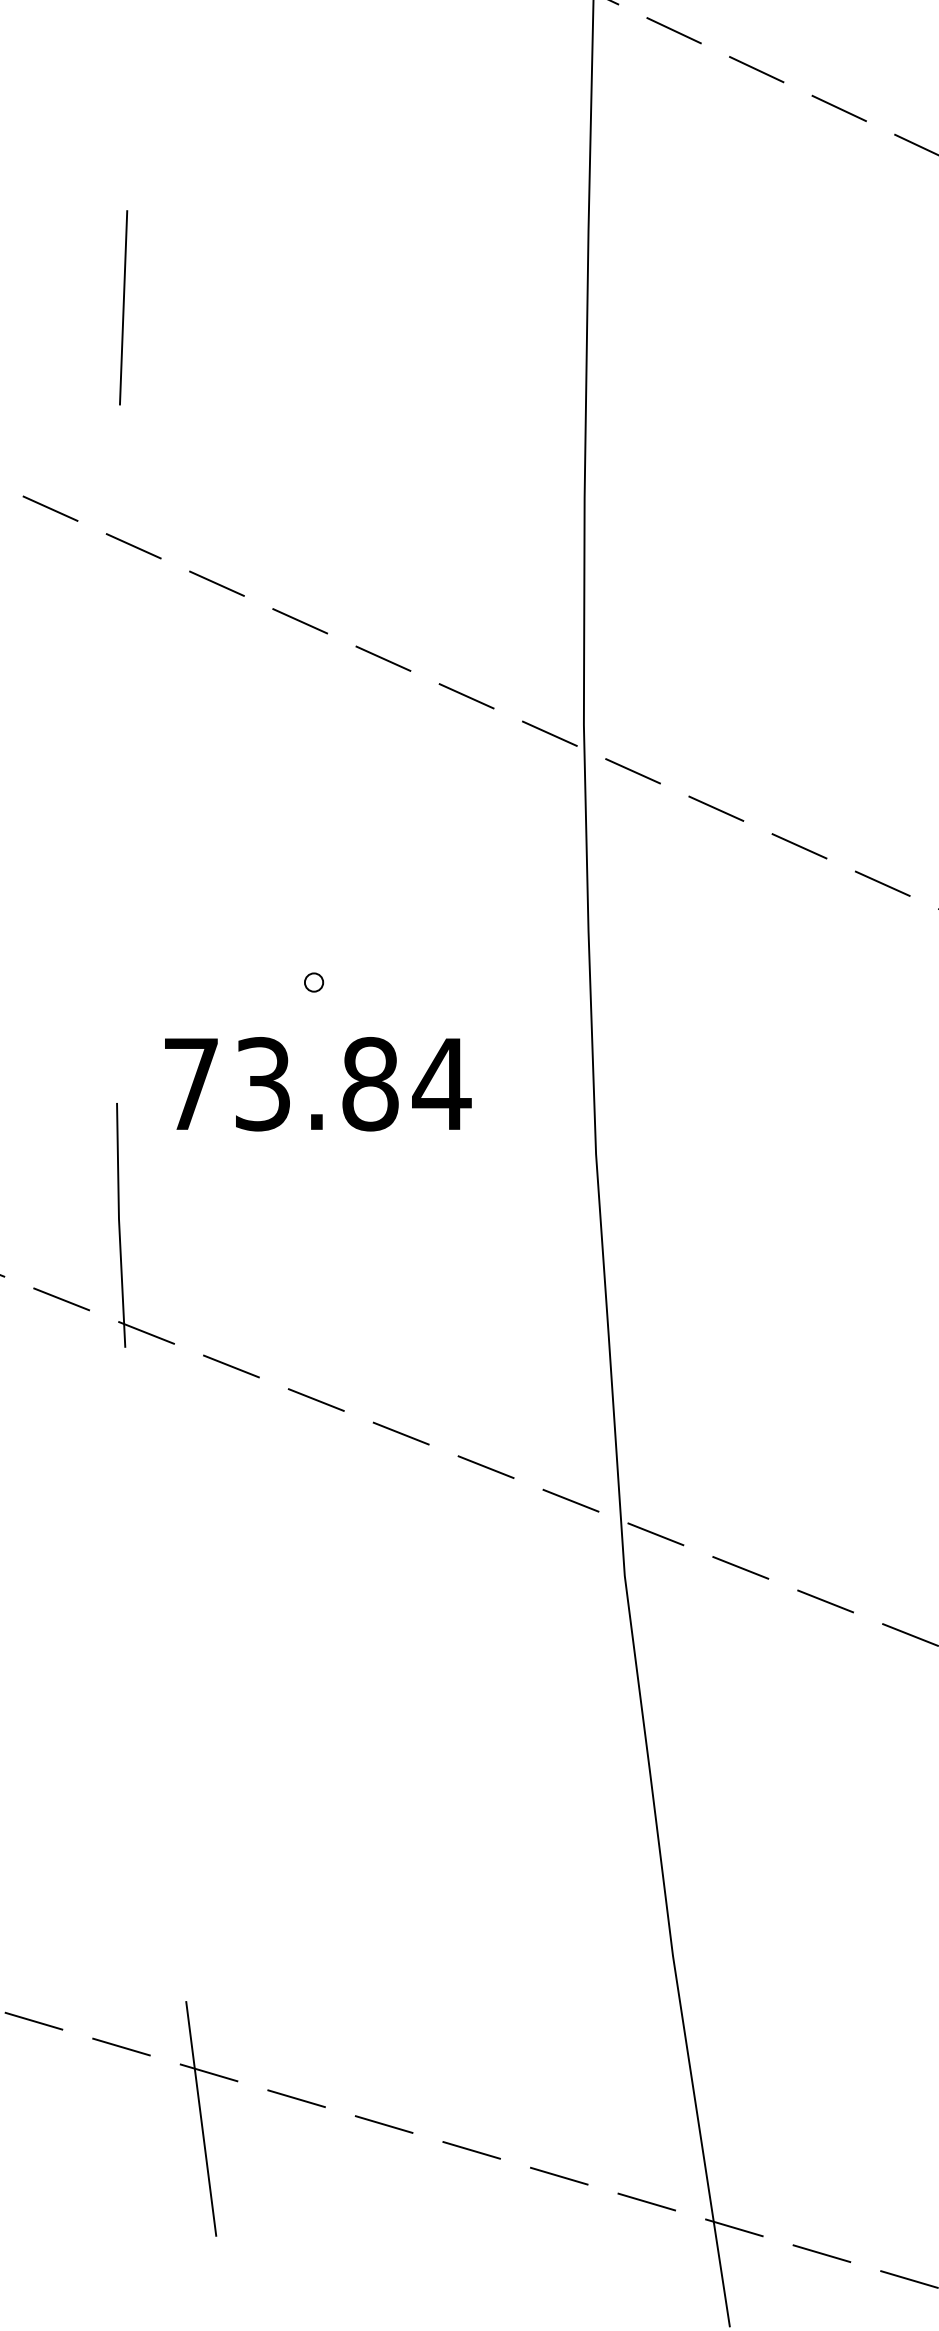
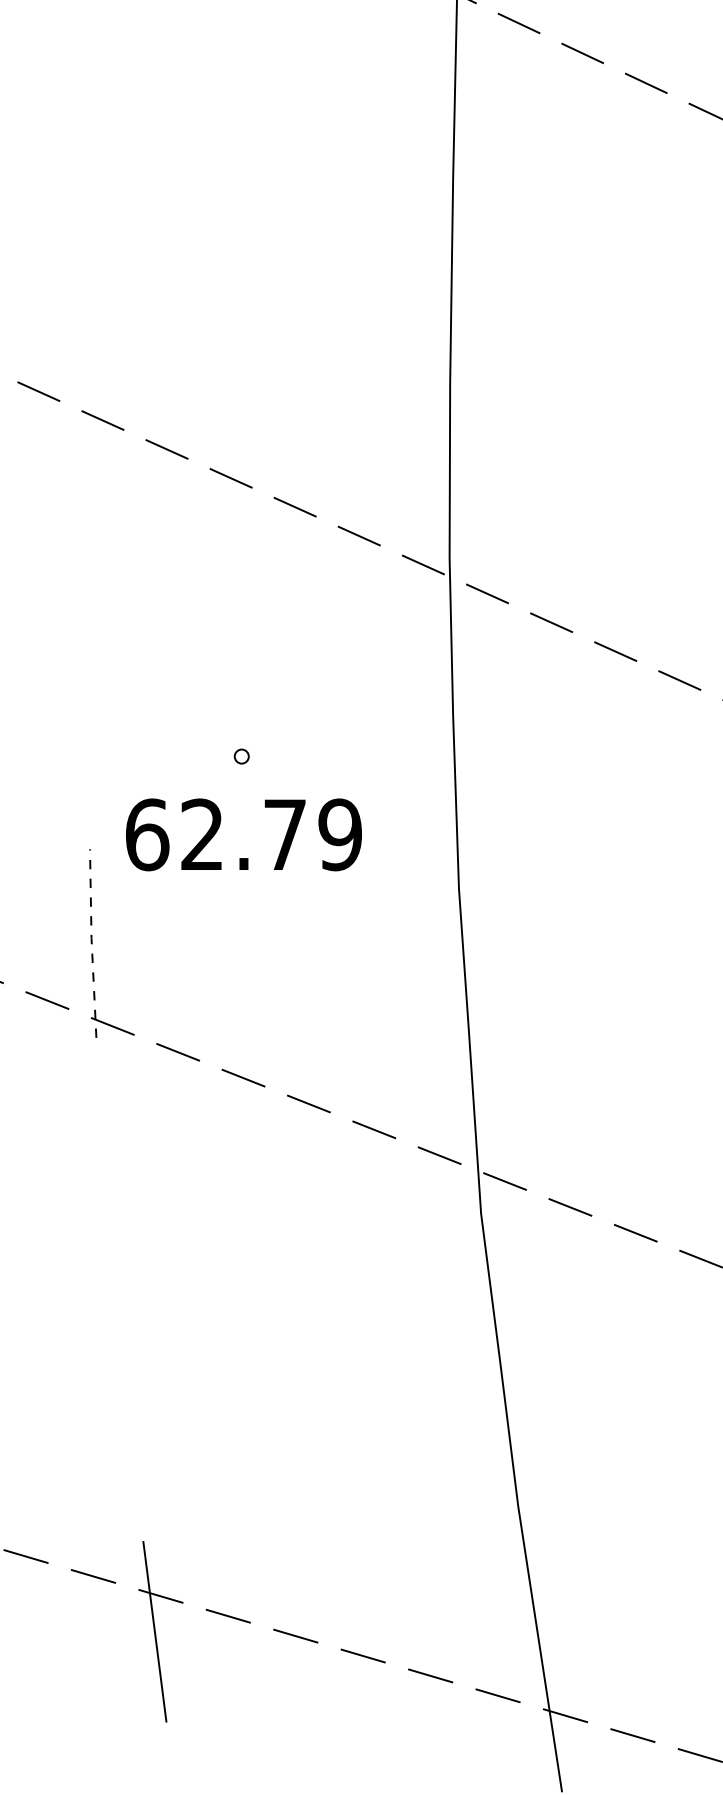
line: (122, 307) -> (94, 236), removed
text: (317, 1083) -> (244, 834), 73.84 -> 62.79
line: (118, 1223) -> (91, 942), solid -> dashed

